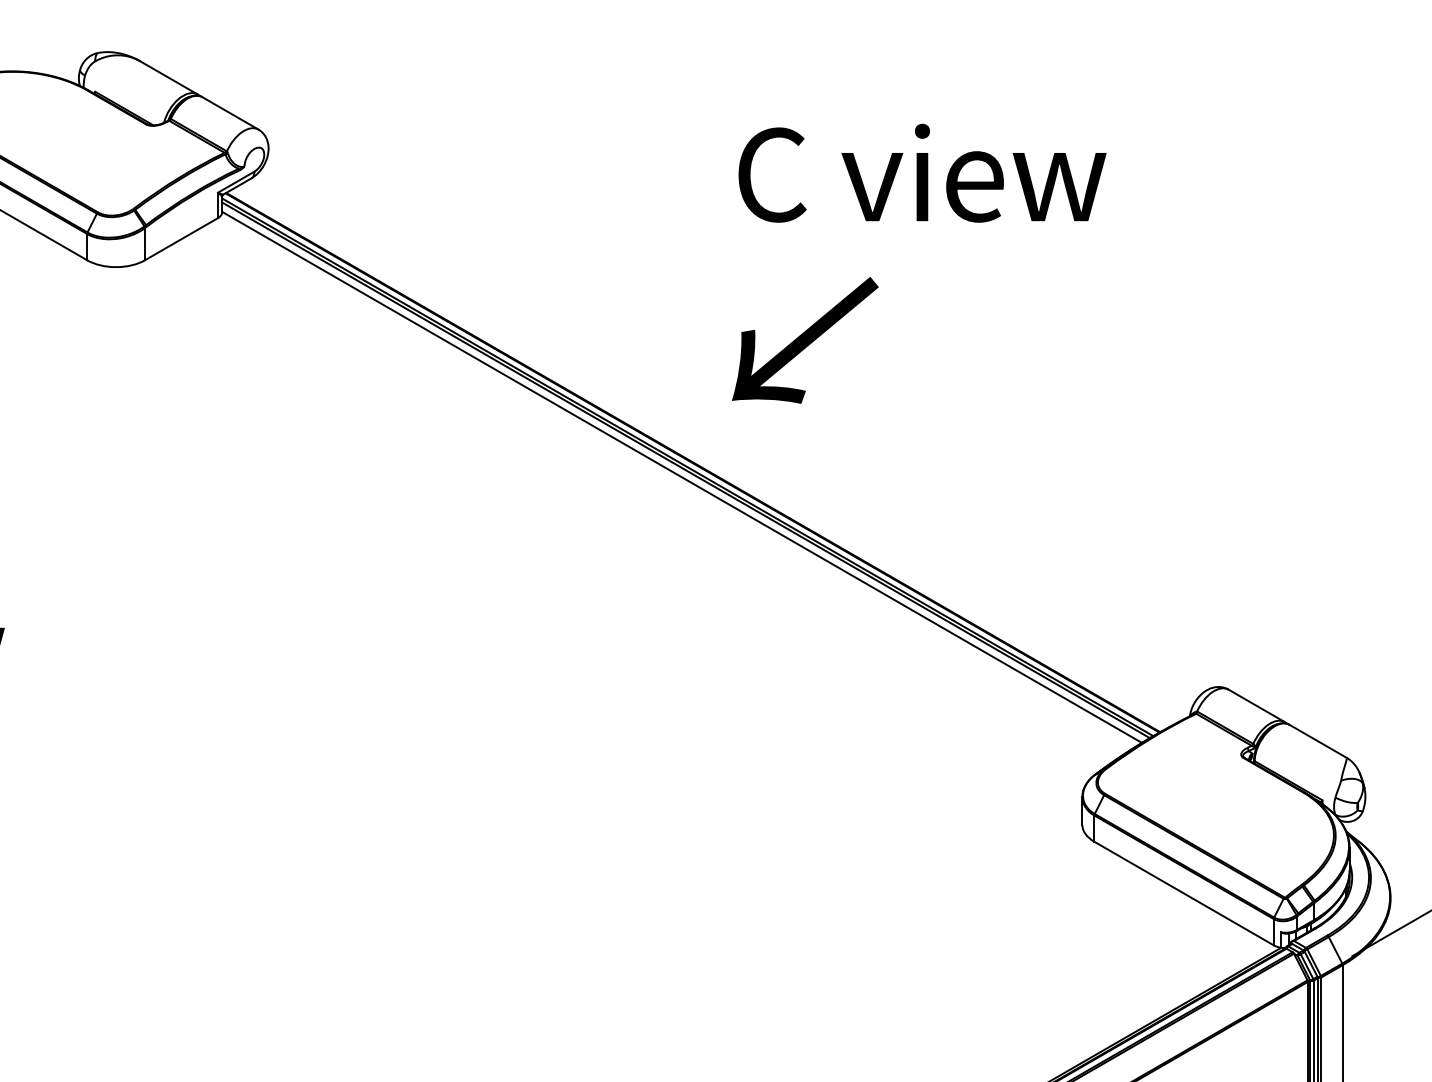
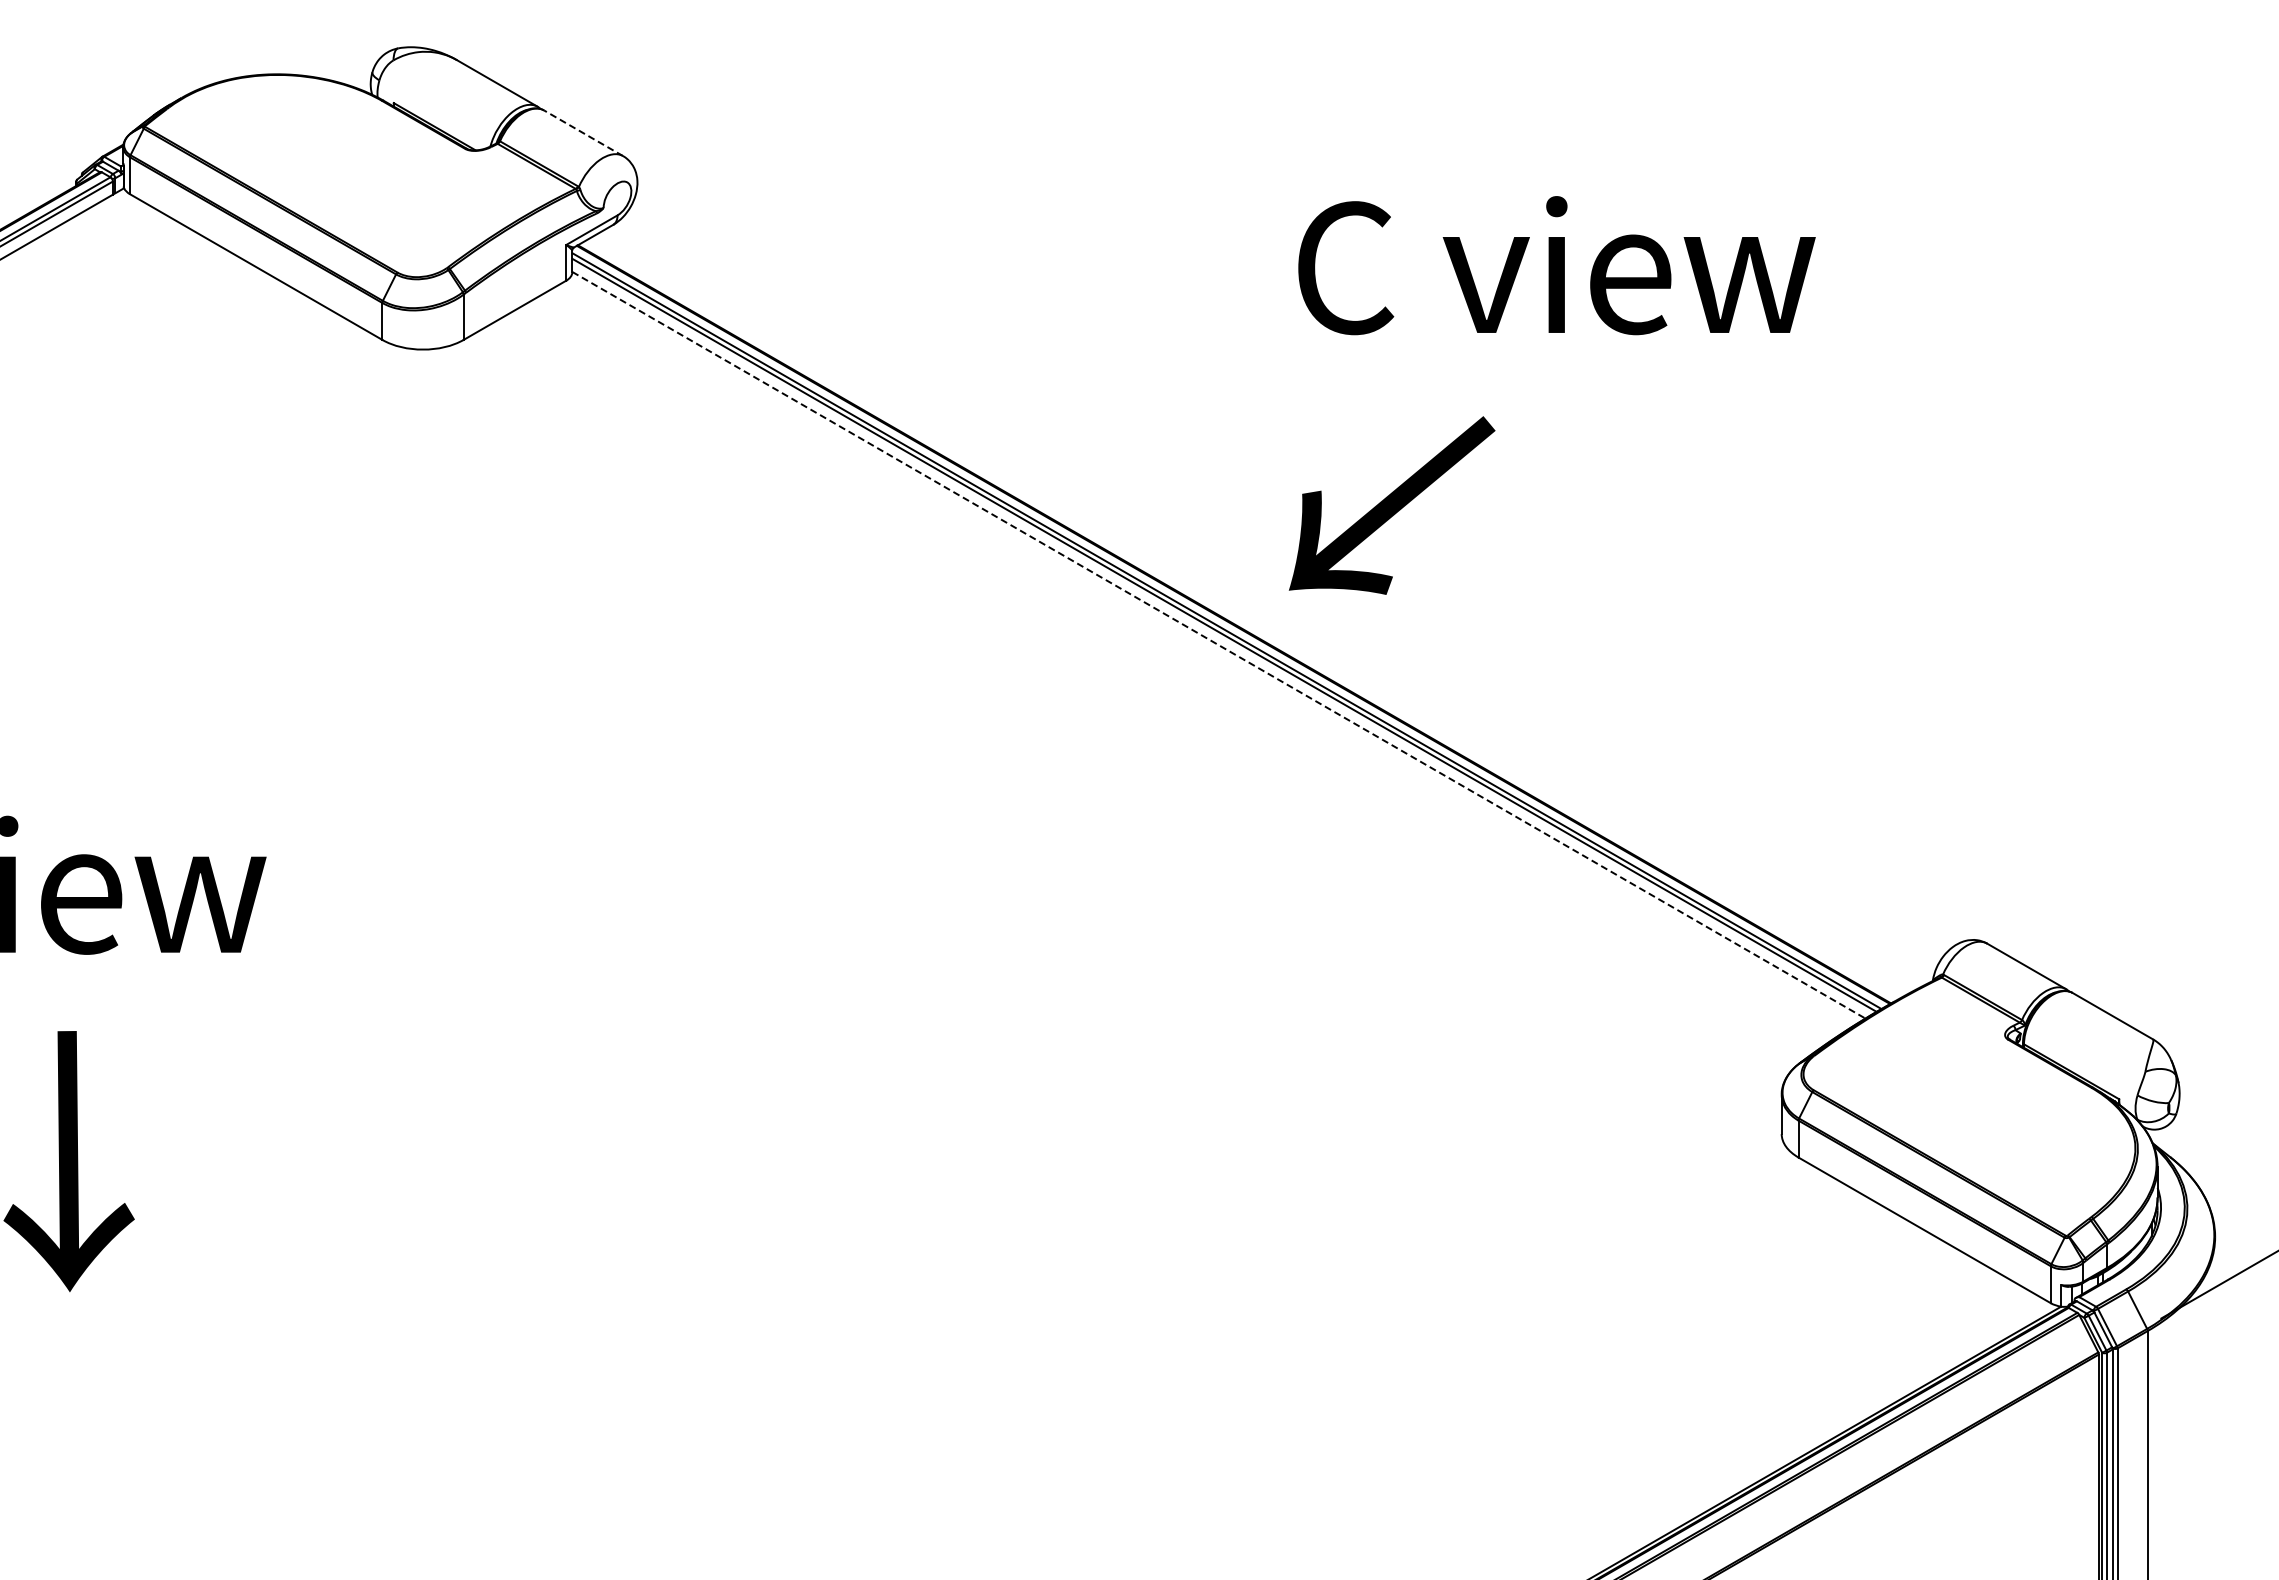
line: (230, 113) -> (583, 133), solid -> dashed
text: (922, 173) -> (1556, 265), moved
text: (804, 340) -> (1391, 505), moved
line: (681, 477) -> (1218, 645), solid -> dashed

